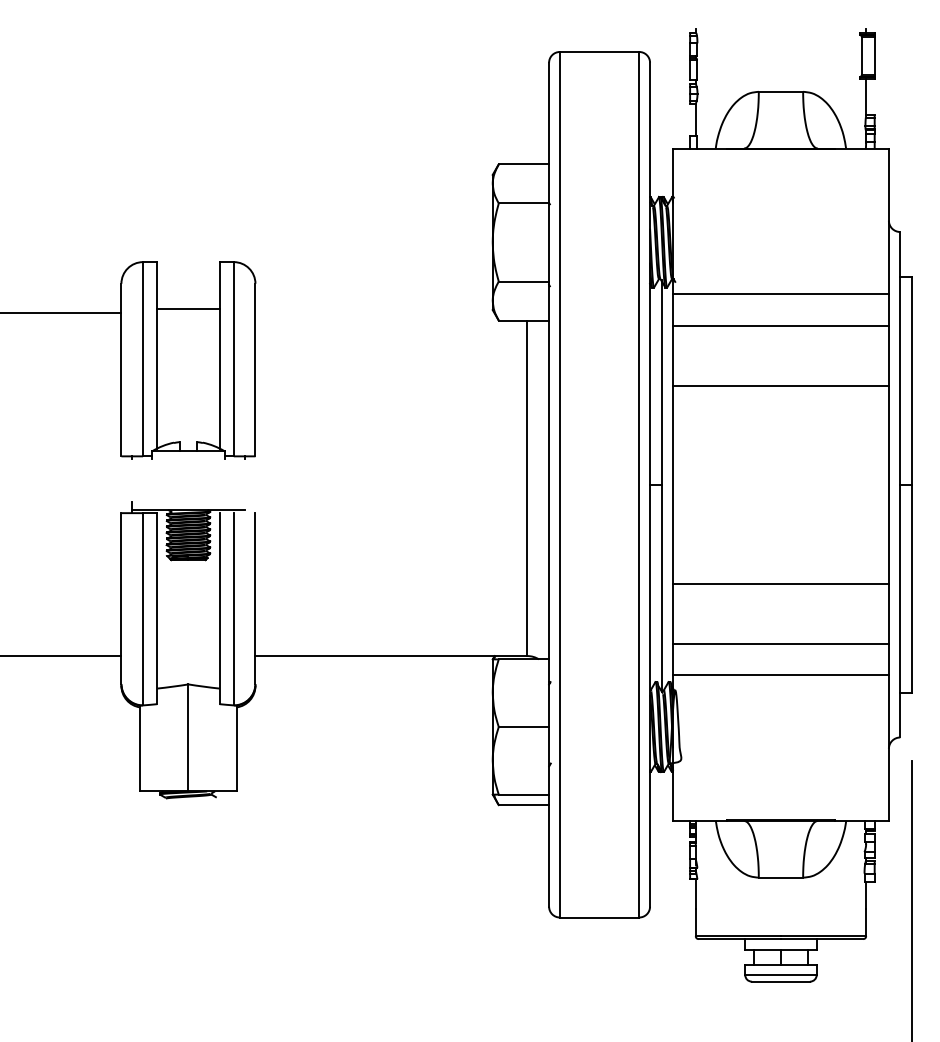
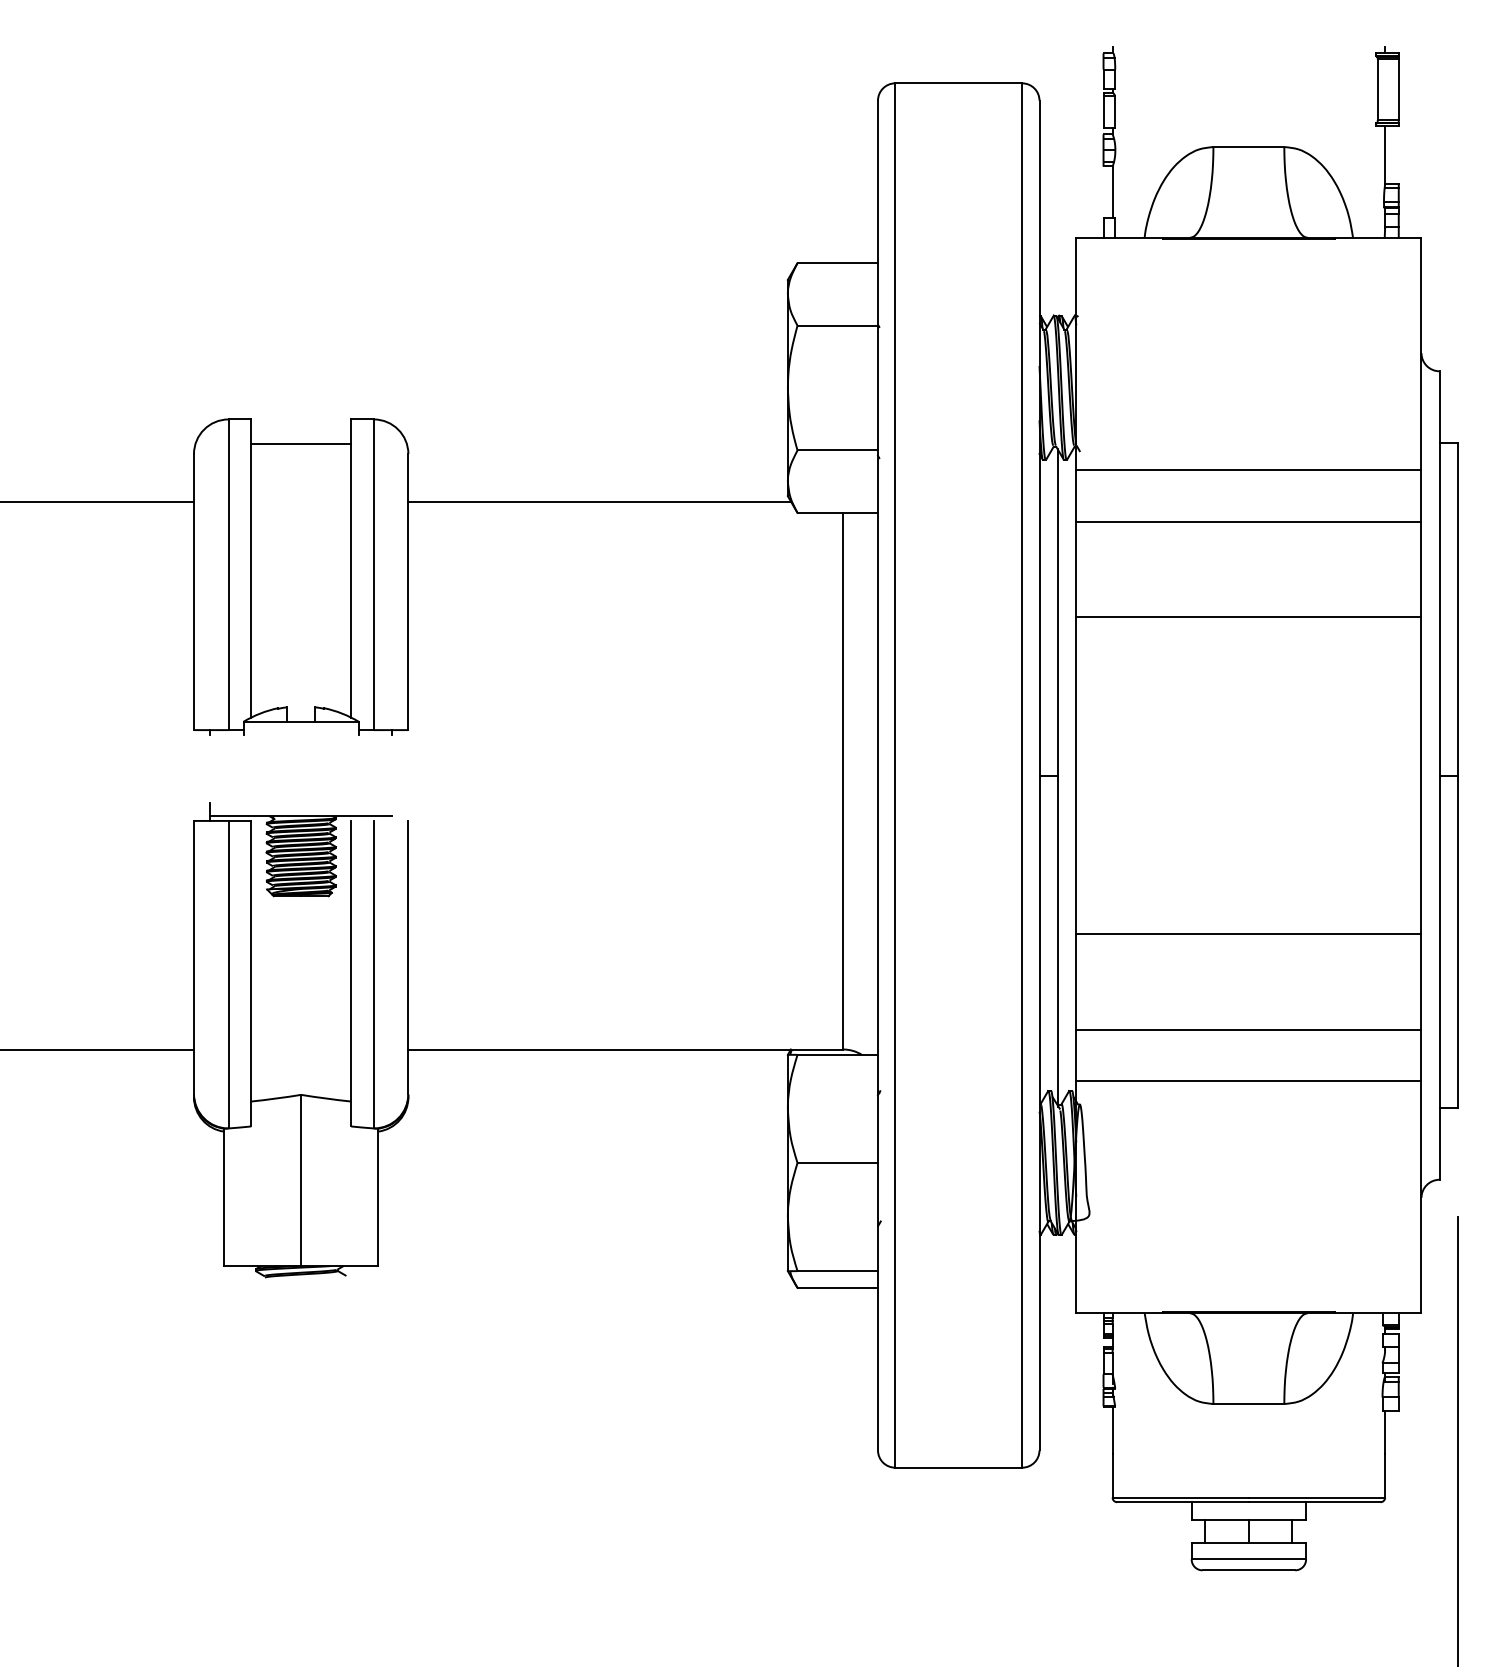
line: (188, 309) -> (301, 444), moved
line: (374, 313) -> (598, 501), added

